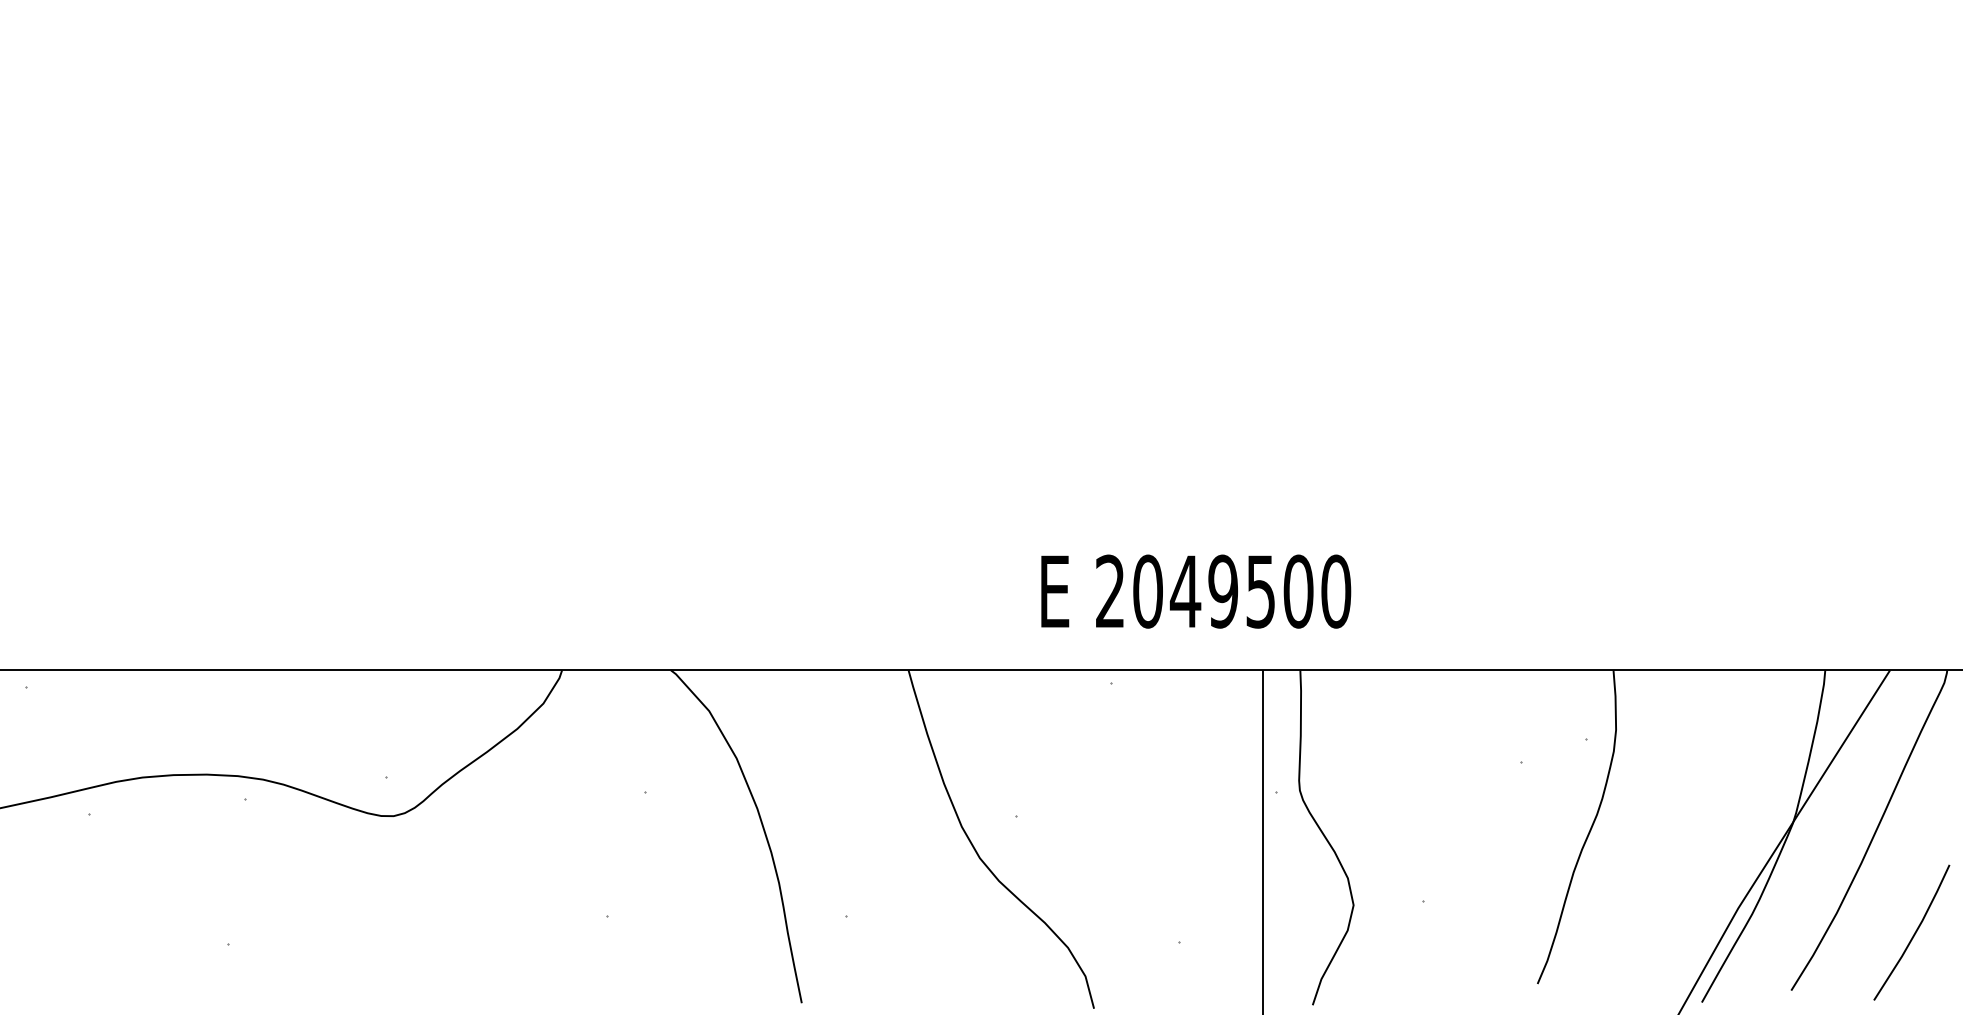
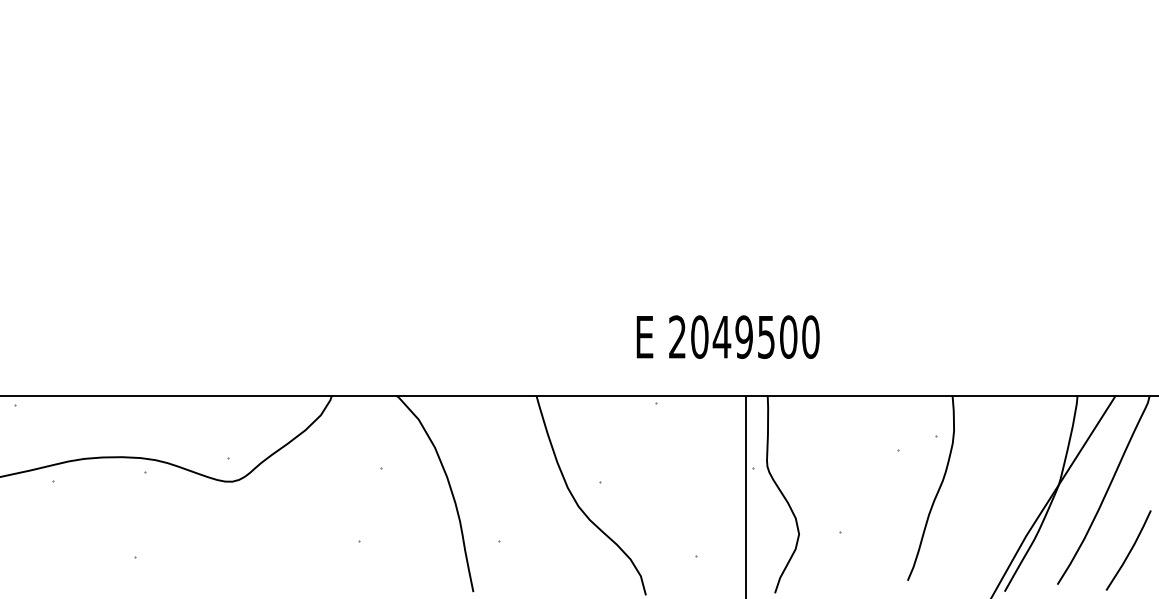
text: (1194, 590) -> (727, 336), moved

